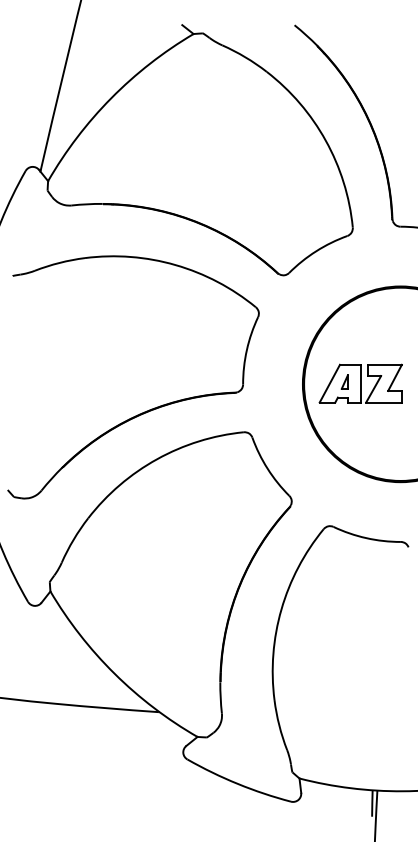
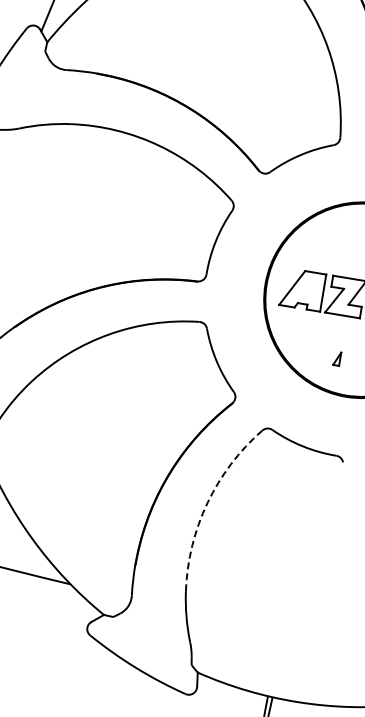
part: (344, 381) -> (336, 358), moved
arc: (281, 609) -> (207, 502), solid -> dashed

